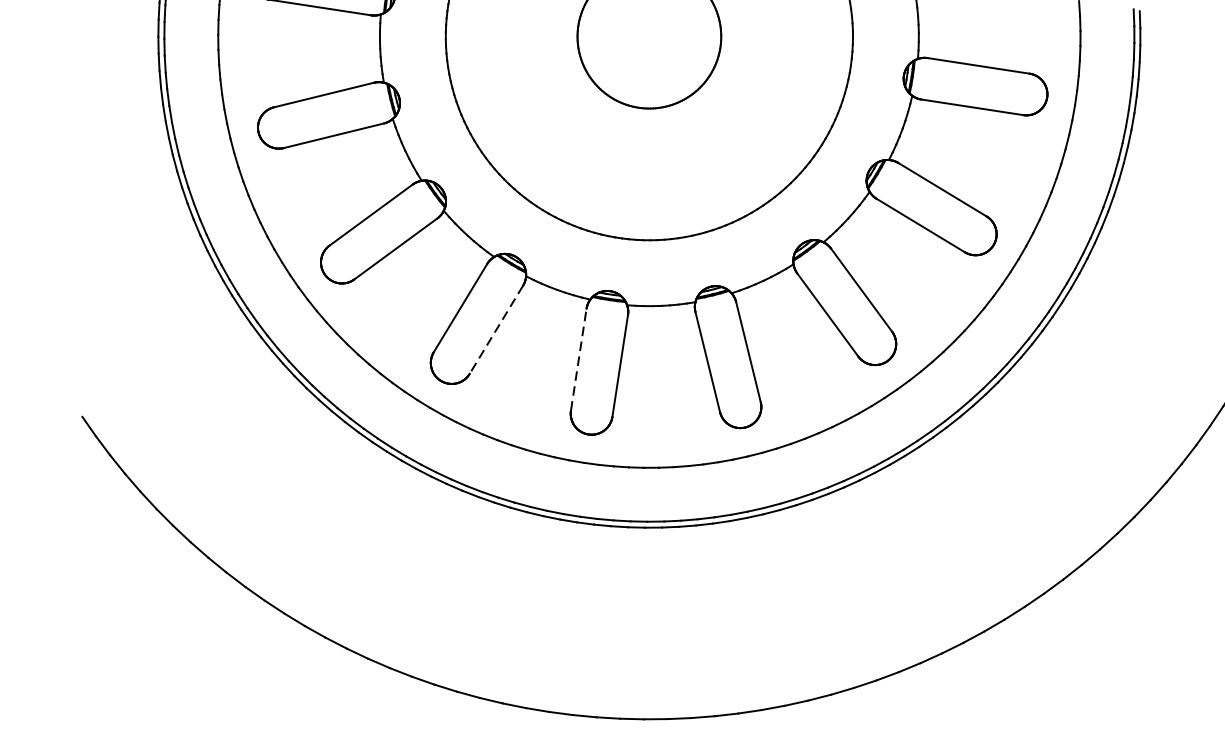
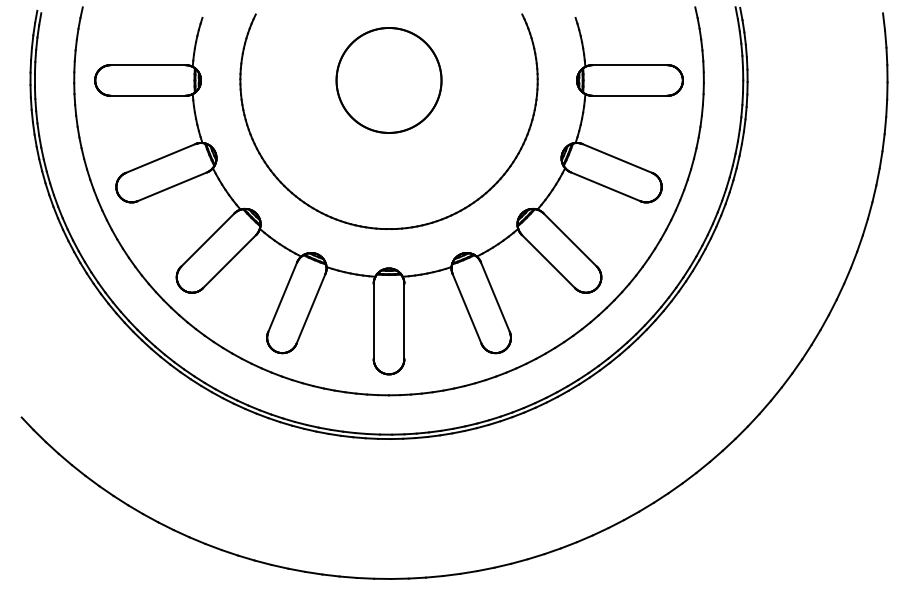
line: (495, 329) -> (310, 308), dashed -> solid
line: (578, 359) -> (373, 321), dashed -> solid

